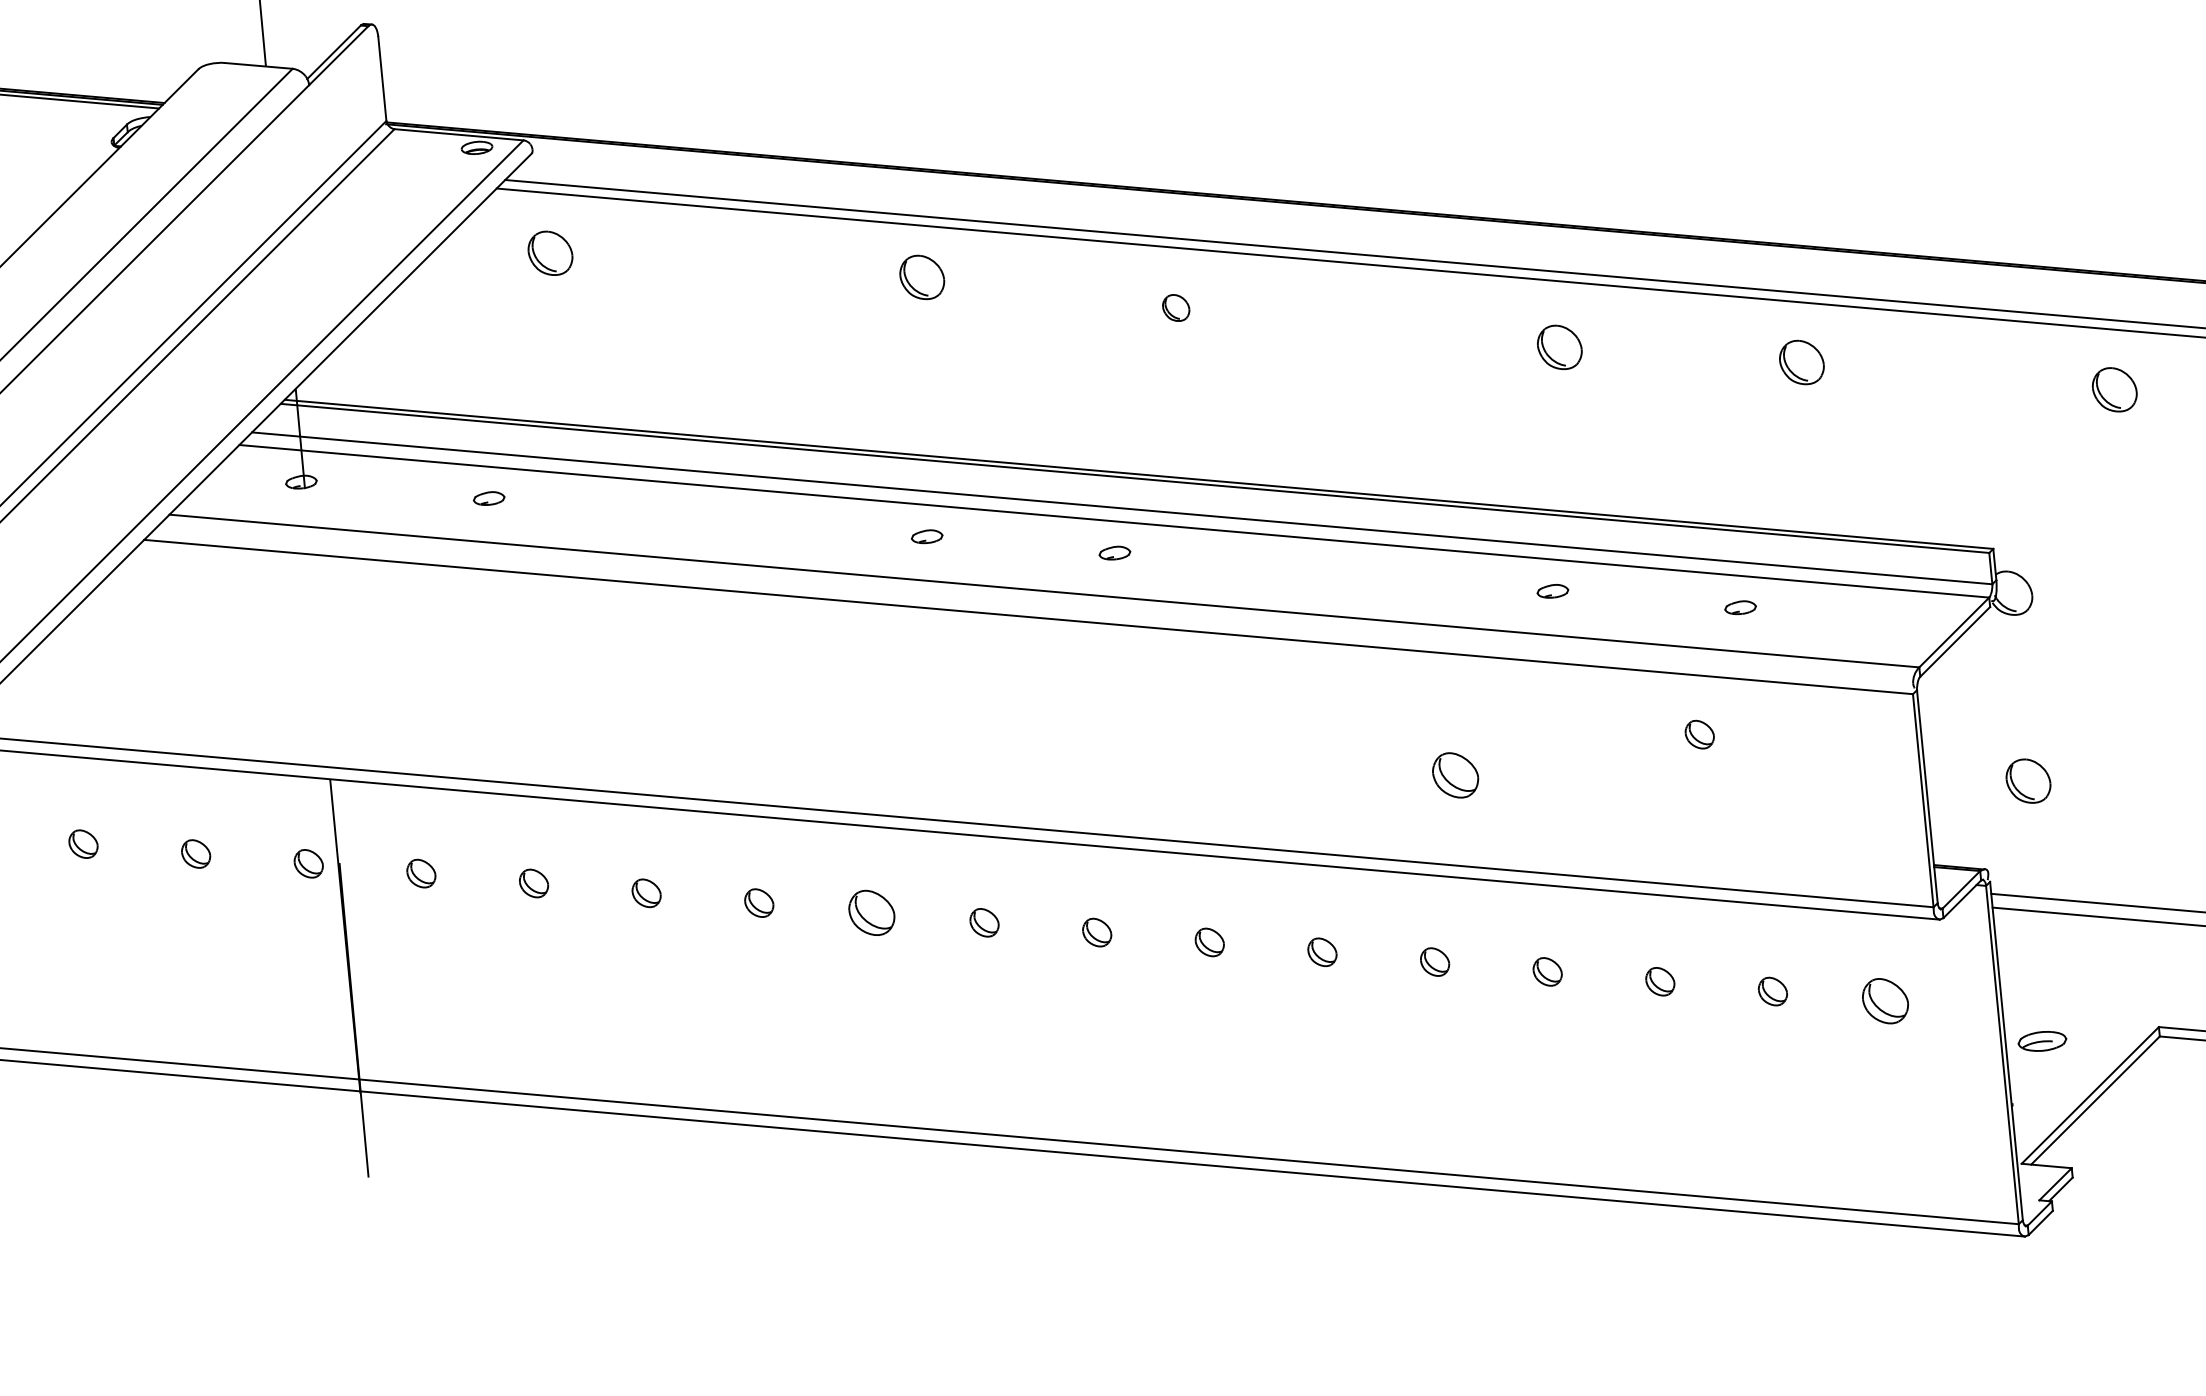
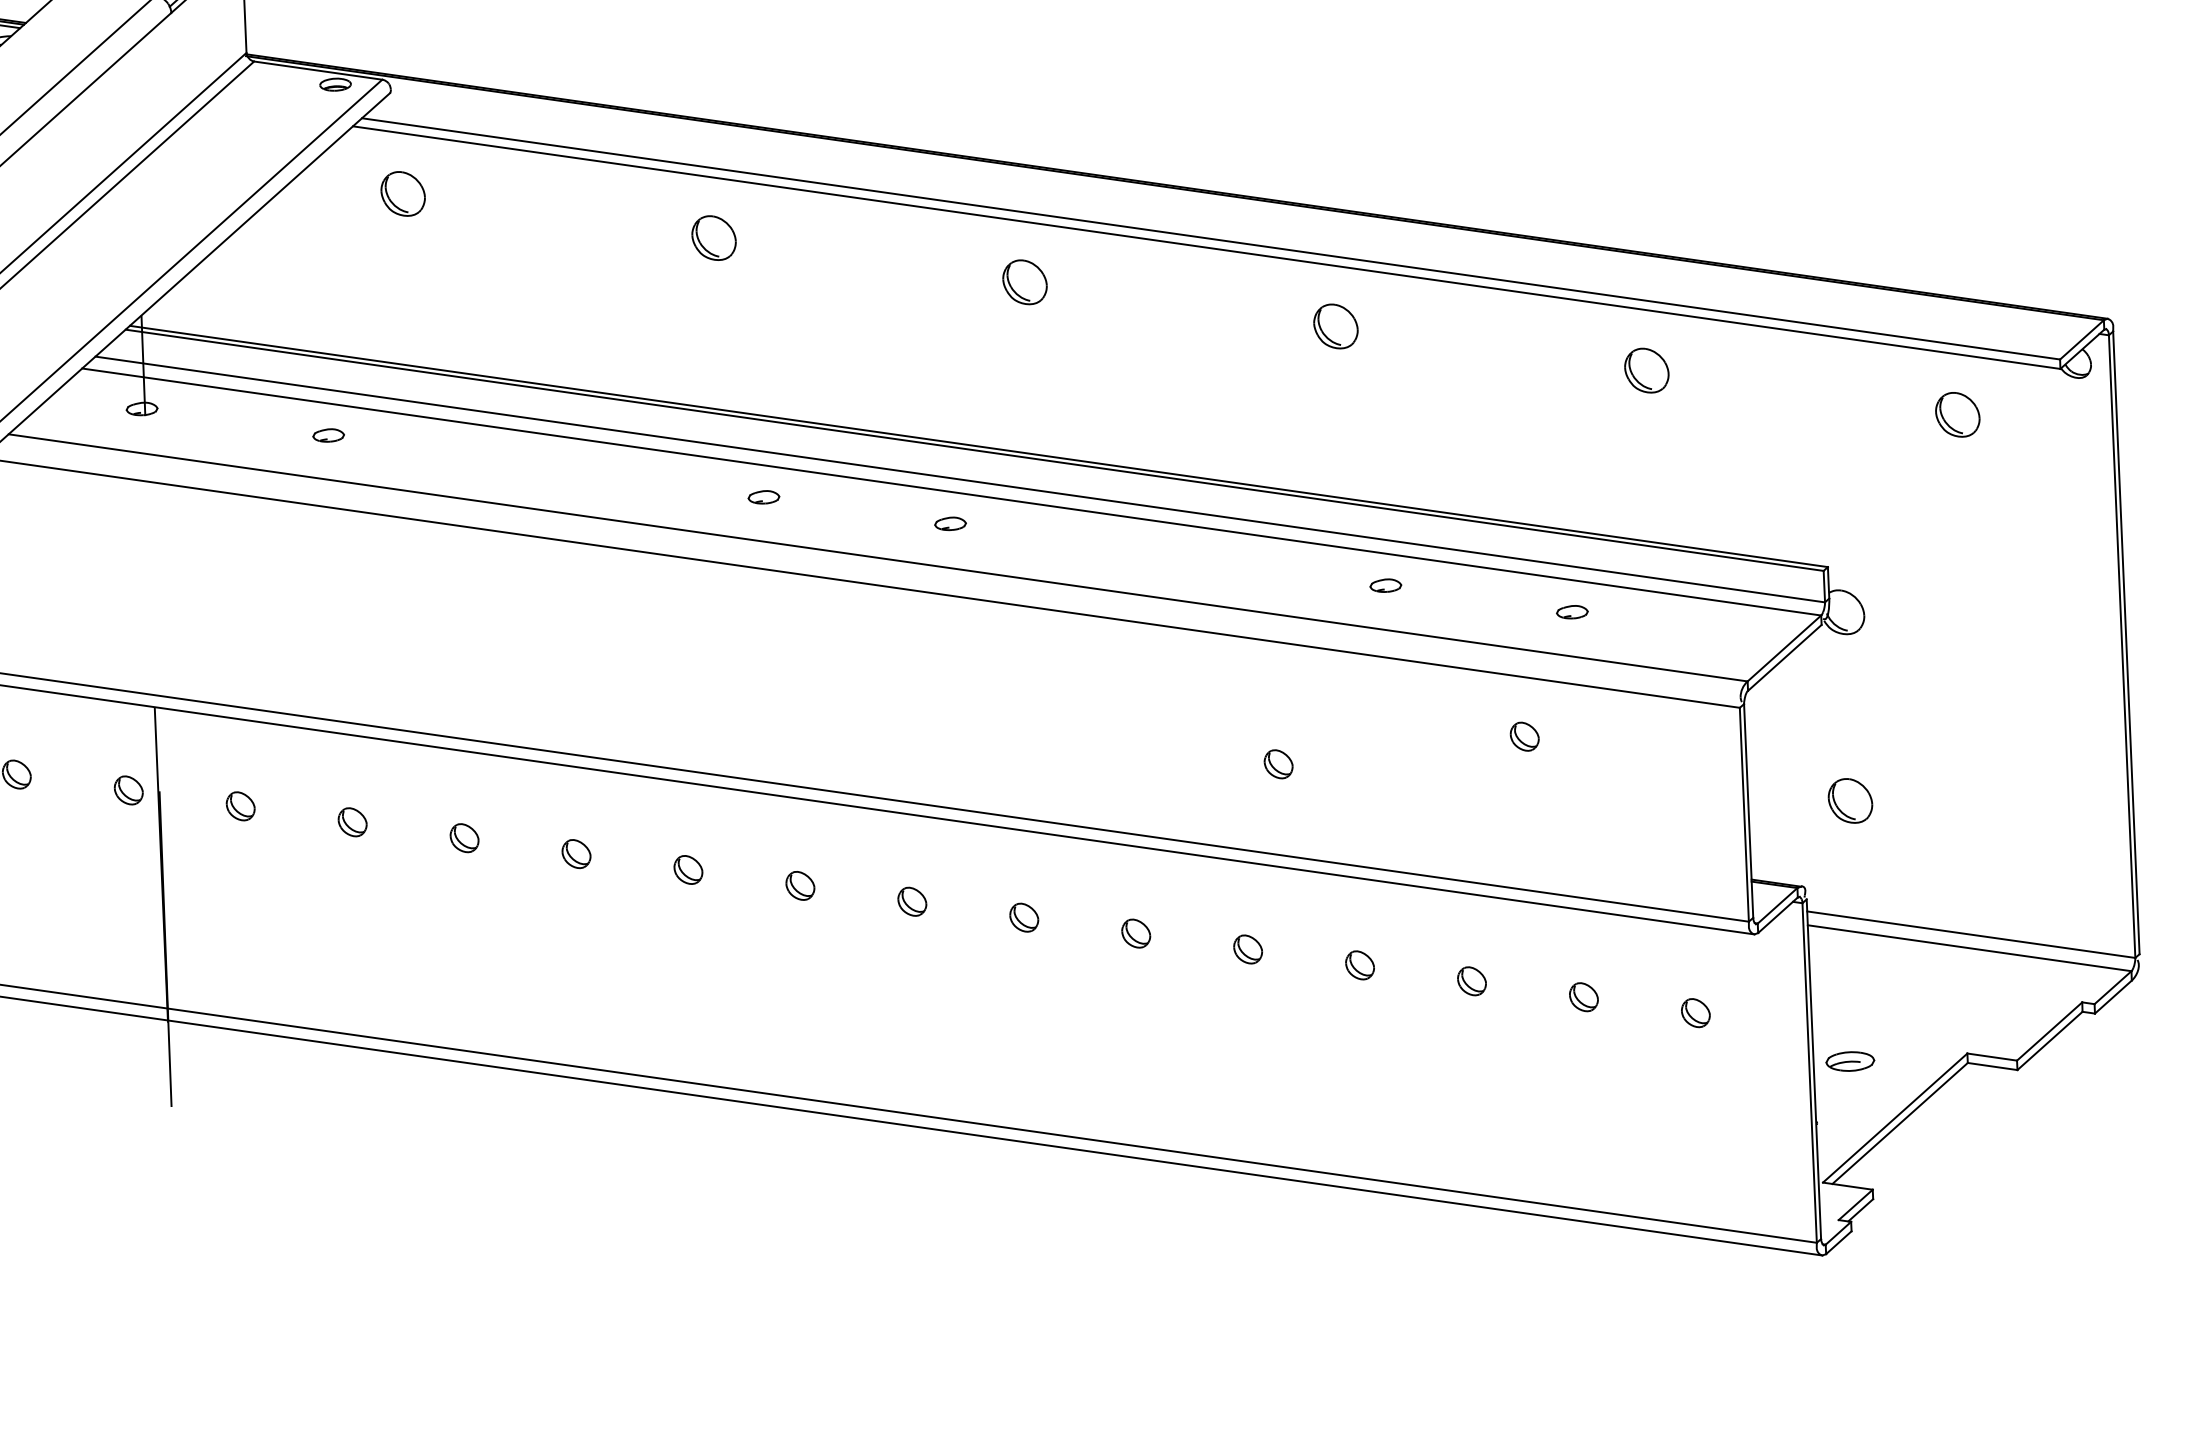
part: (921, 276) -> (713, 237), moved
part: (1175, 308) -> (1024, 282), size x1.67
part: (1559, 347) -> (1335, 326), moved
part: (1455, 775) -> (1278, 764), size x0.62
part: (871, 912) -> (688, 869), size x0.62
part: (1885, 1001) -> (1695, 1013), size x0.62

